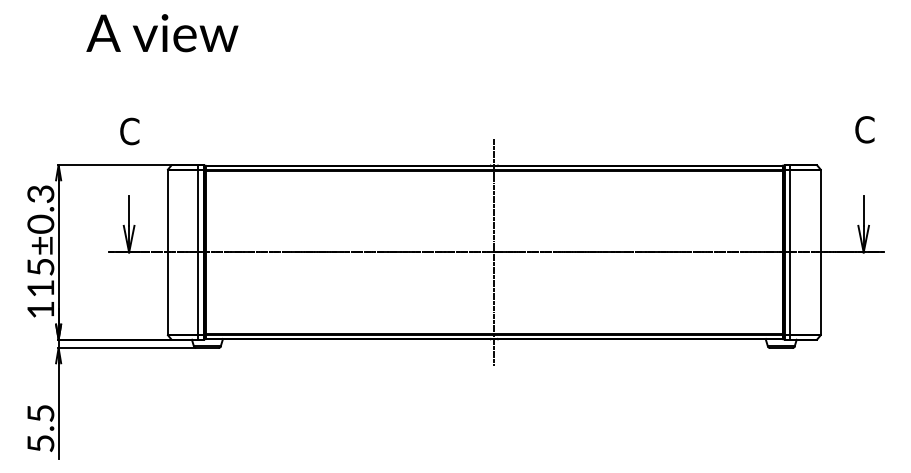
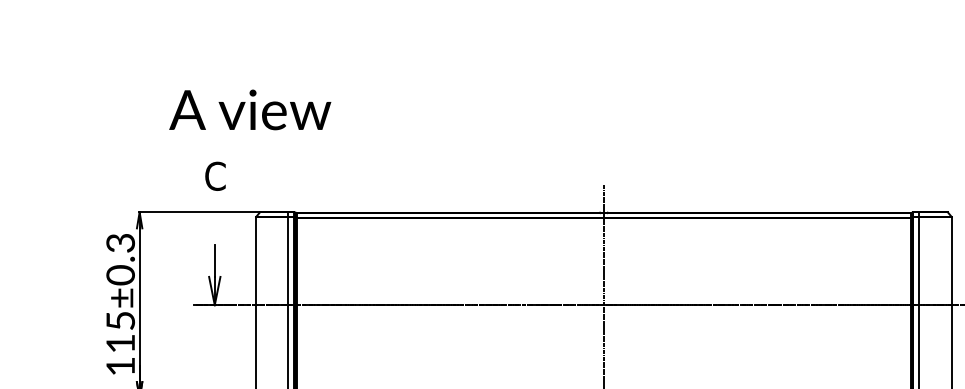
text: (162, 33) -> (250, 110), moved

